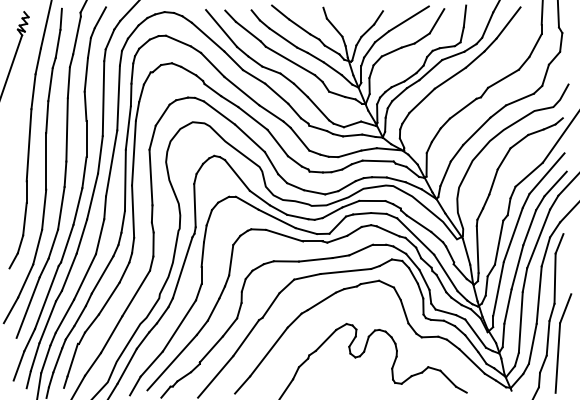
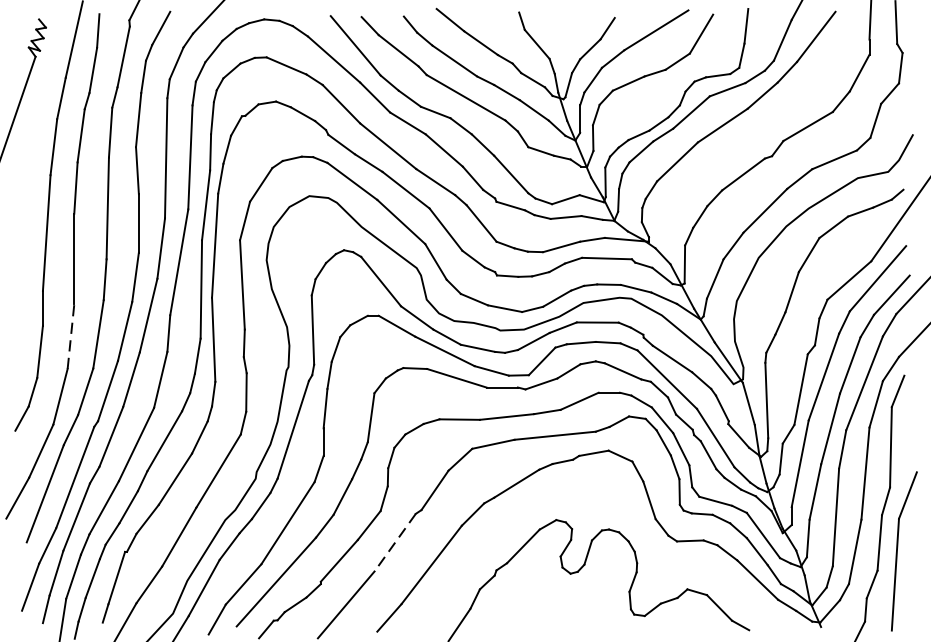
line: (44, 209) -> (71, 336), solid -> dashed
line: (245, 338) -> (394, 543), solid -> dashed

